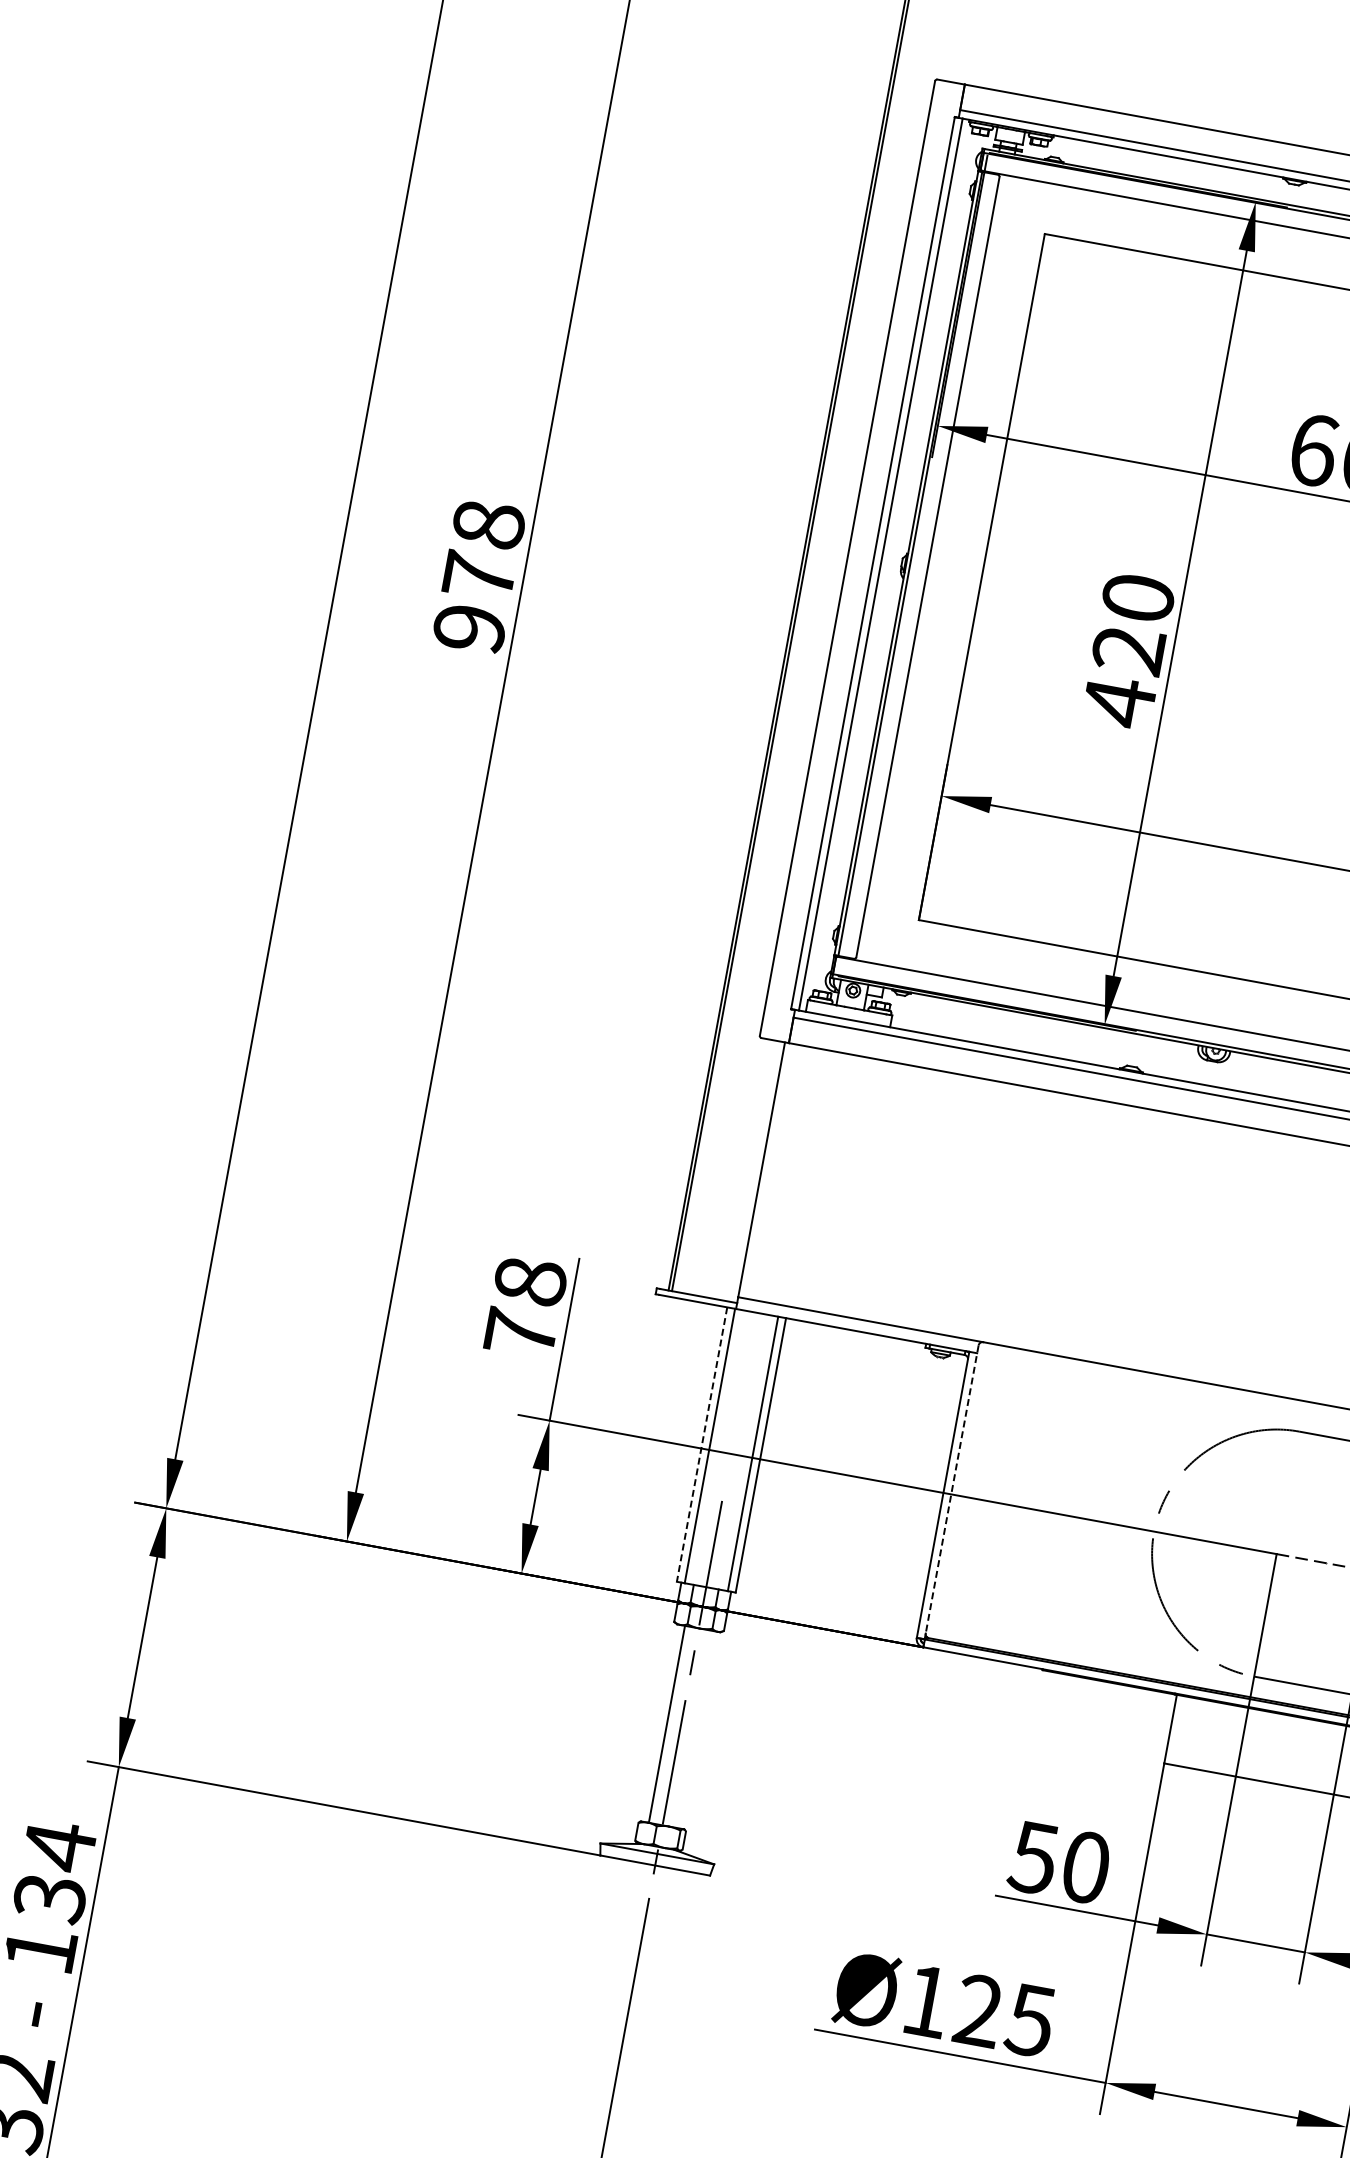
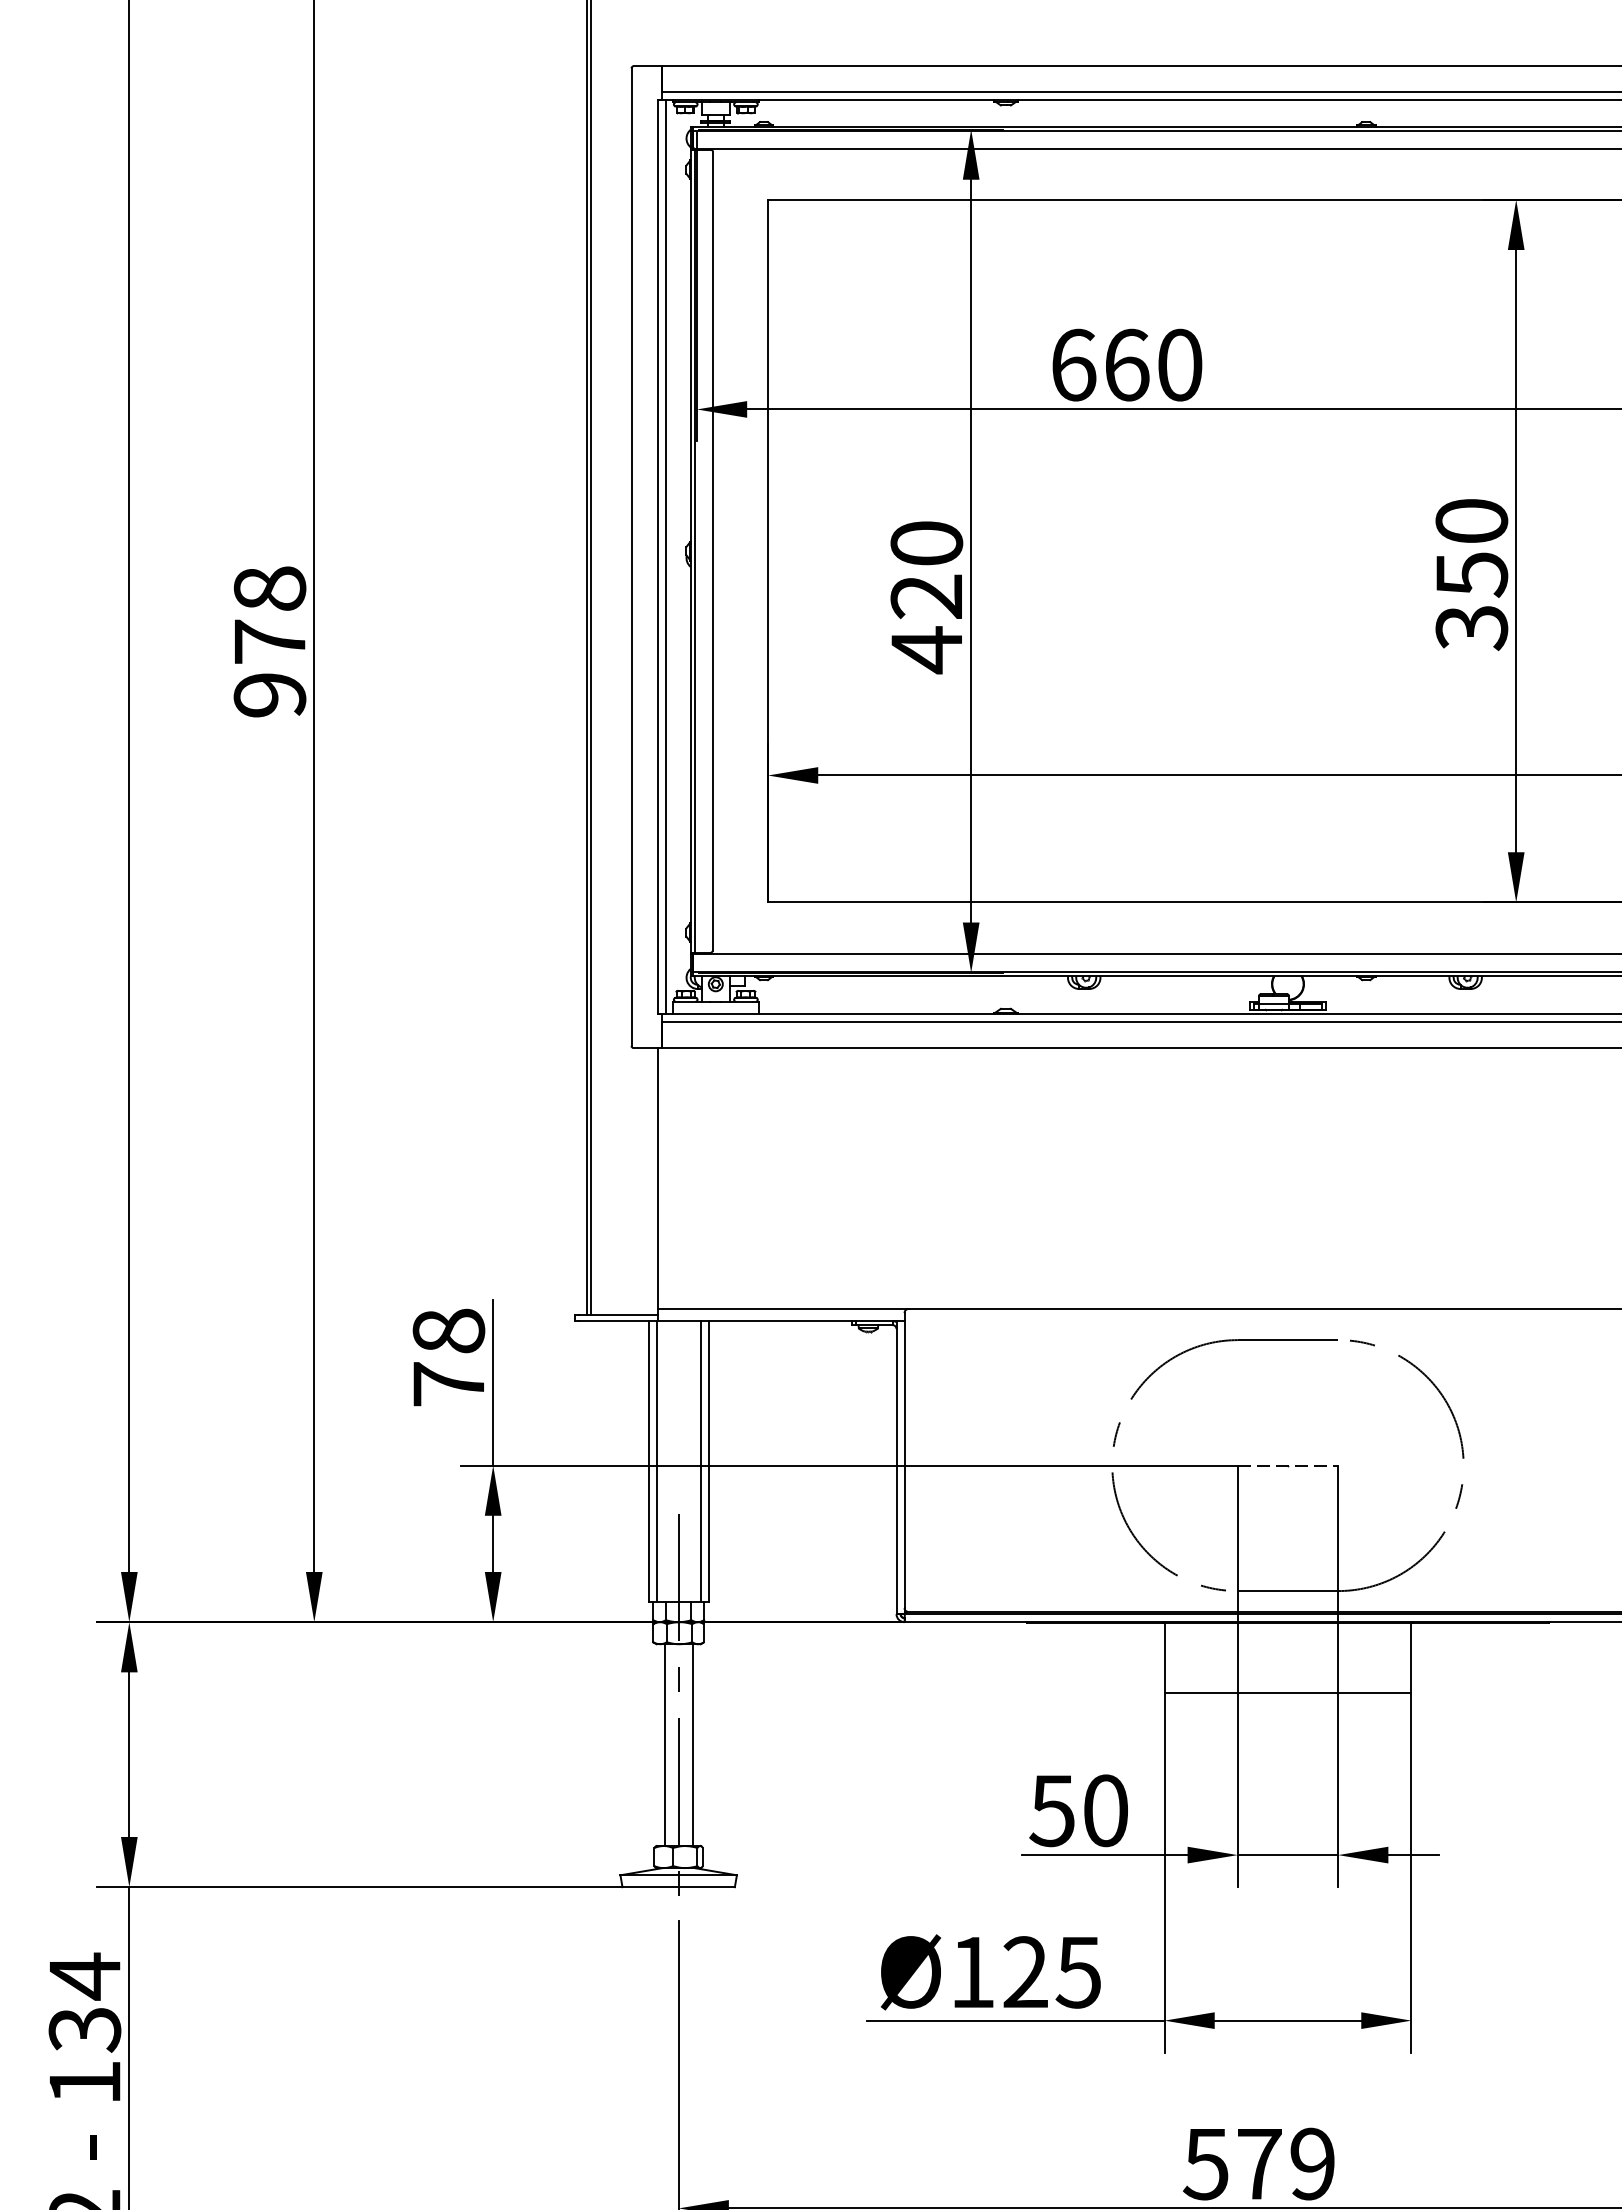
line: (702, 1444) -> (648, 1461), dashed -> solid
line: (952, 1489) -> (904, 1460), dashed -> solid
line: (694, 1729) -> (692, 1745), added

